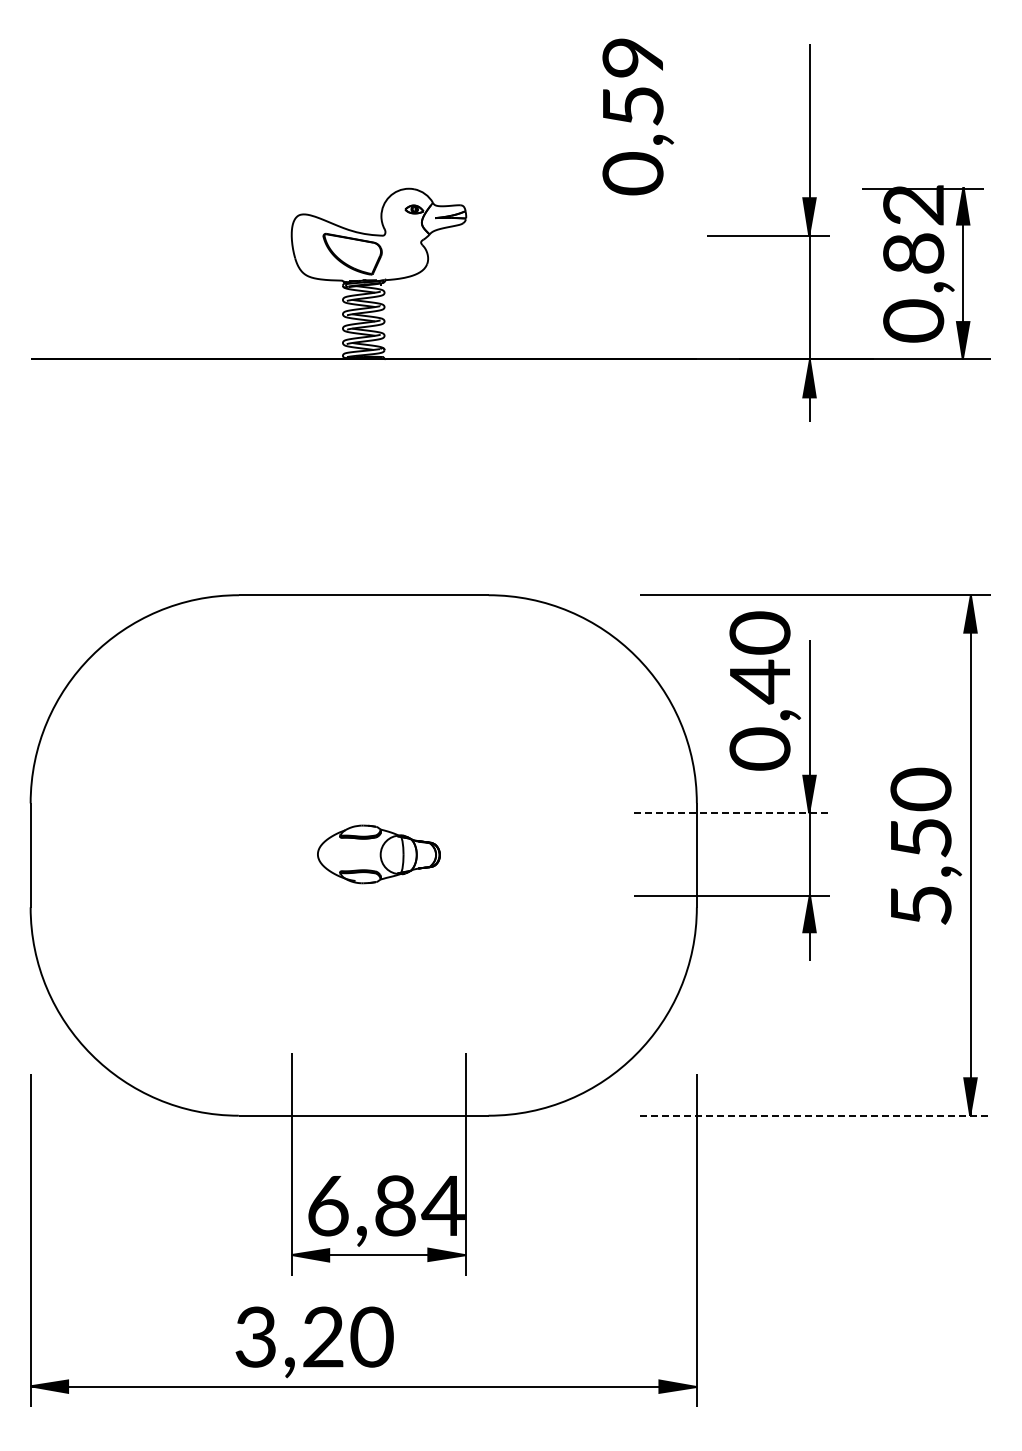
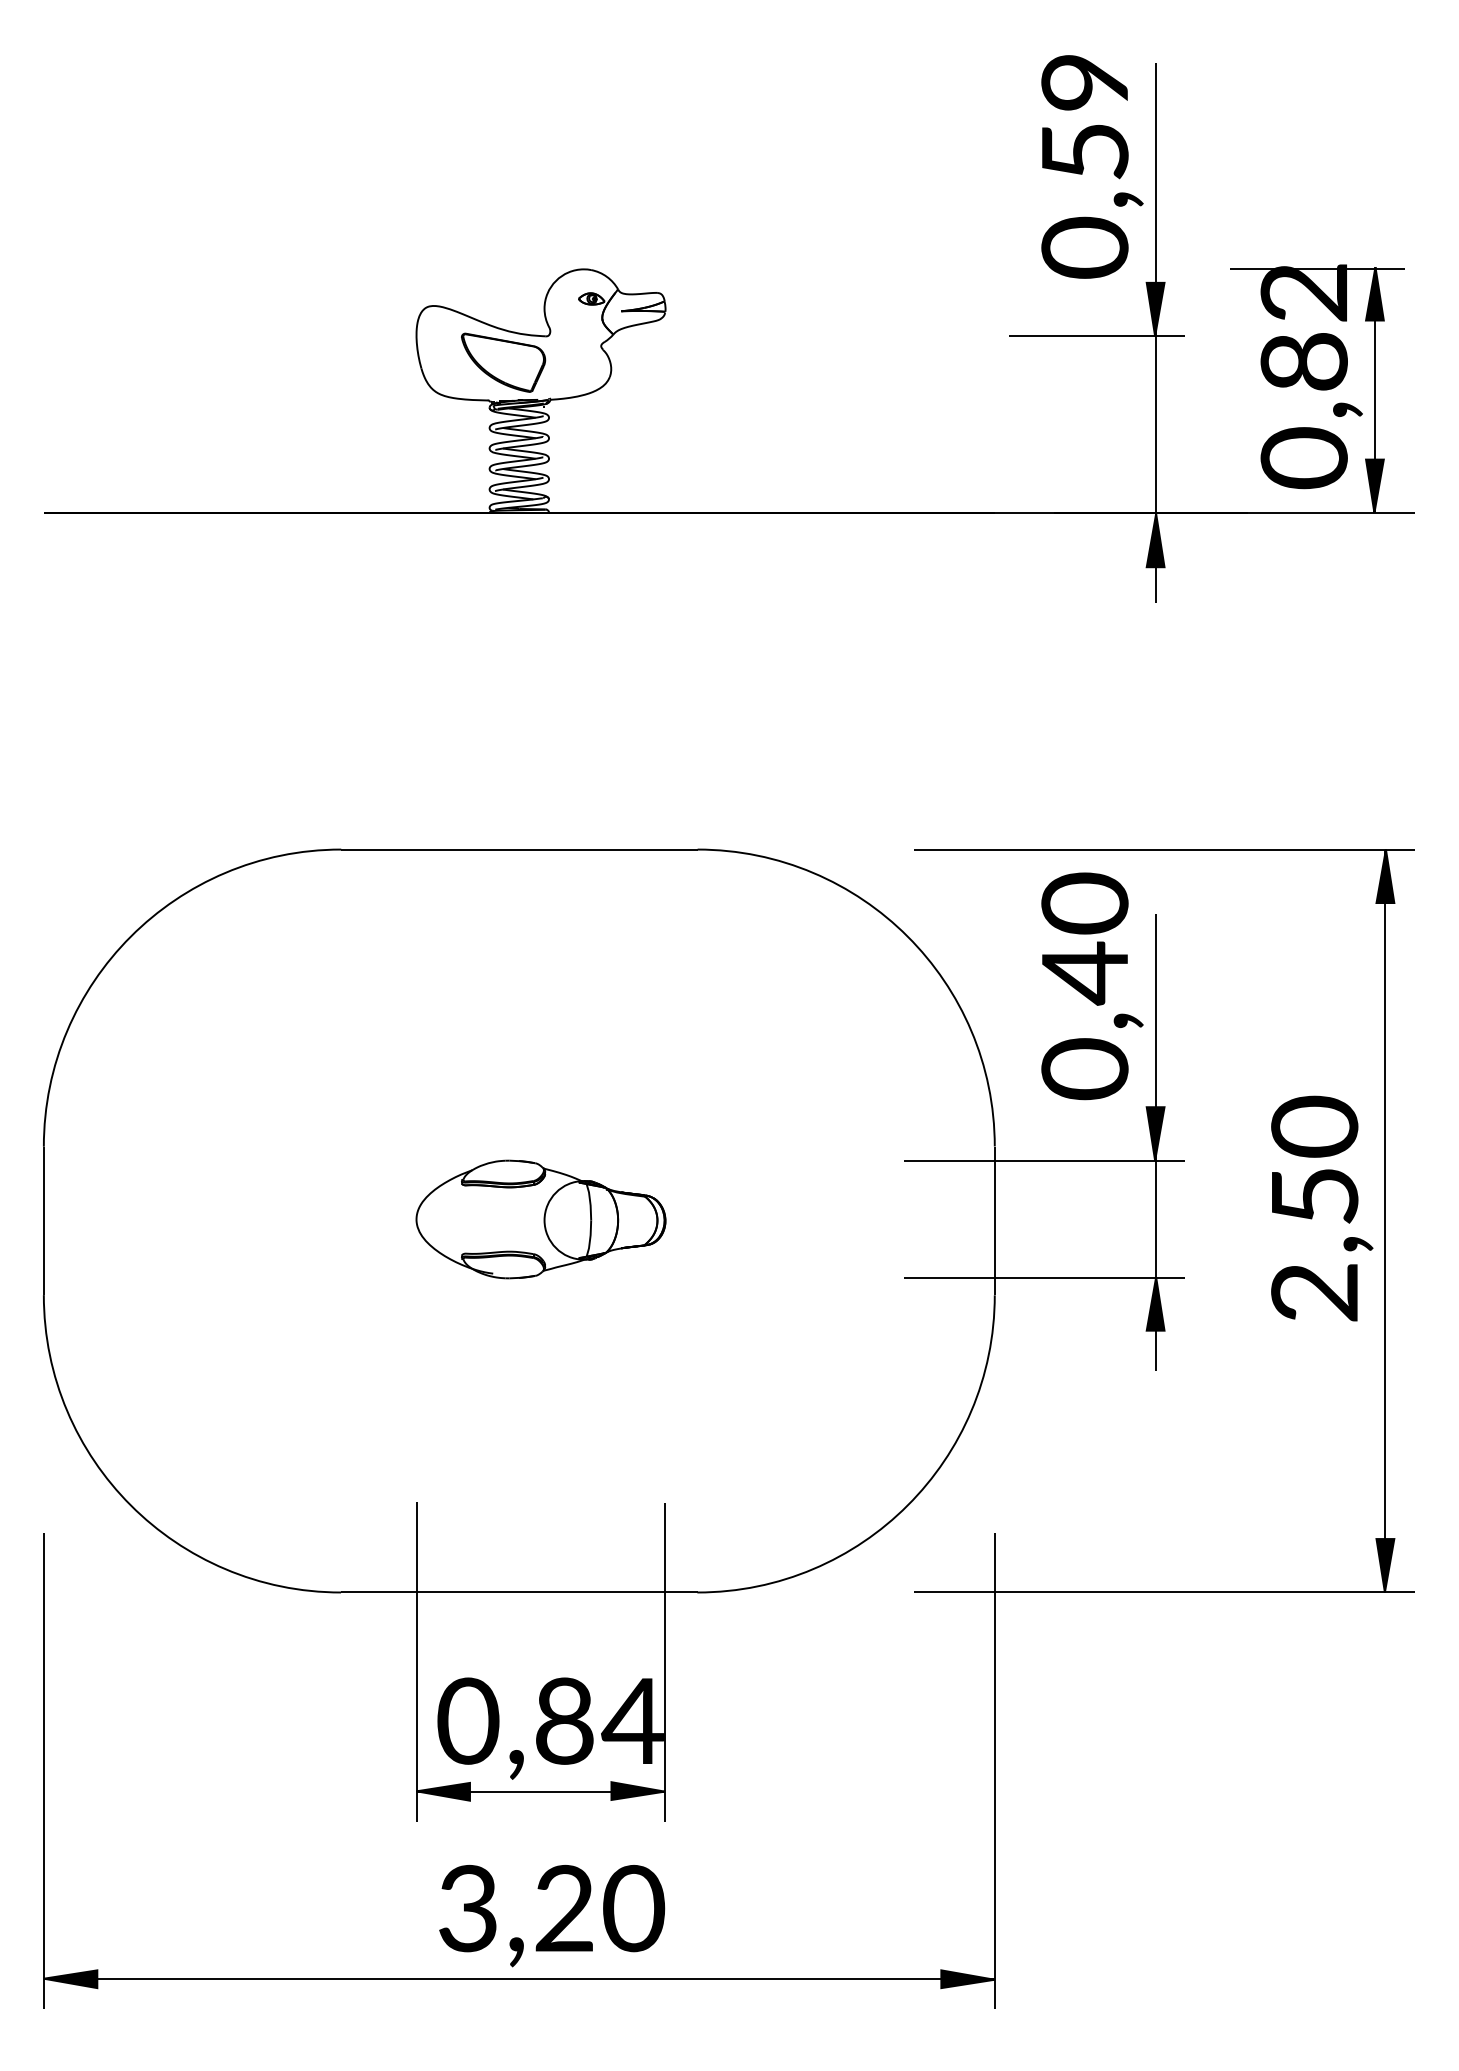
text: (638, 116) -> (1092, 166), moved
line: (732, 813) -> (1045, 1161), dashed -> solid
part: (378, 854) -> (540, 1219), size x1.43
text: (920, 905) -> (1314, 1292), 5,50 -> 2,50
line: (816, 1115) -> (1165, 1592), dashed -> solid
text: (327, 1205) -> (467, 1720), 6,84 -> 0,84
text: (314, 1342) -> (551, 1916), moved

